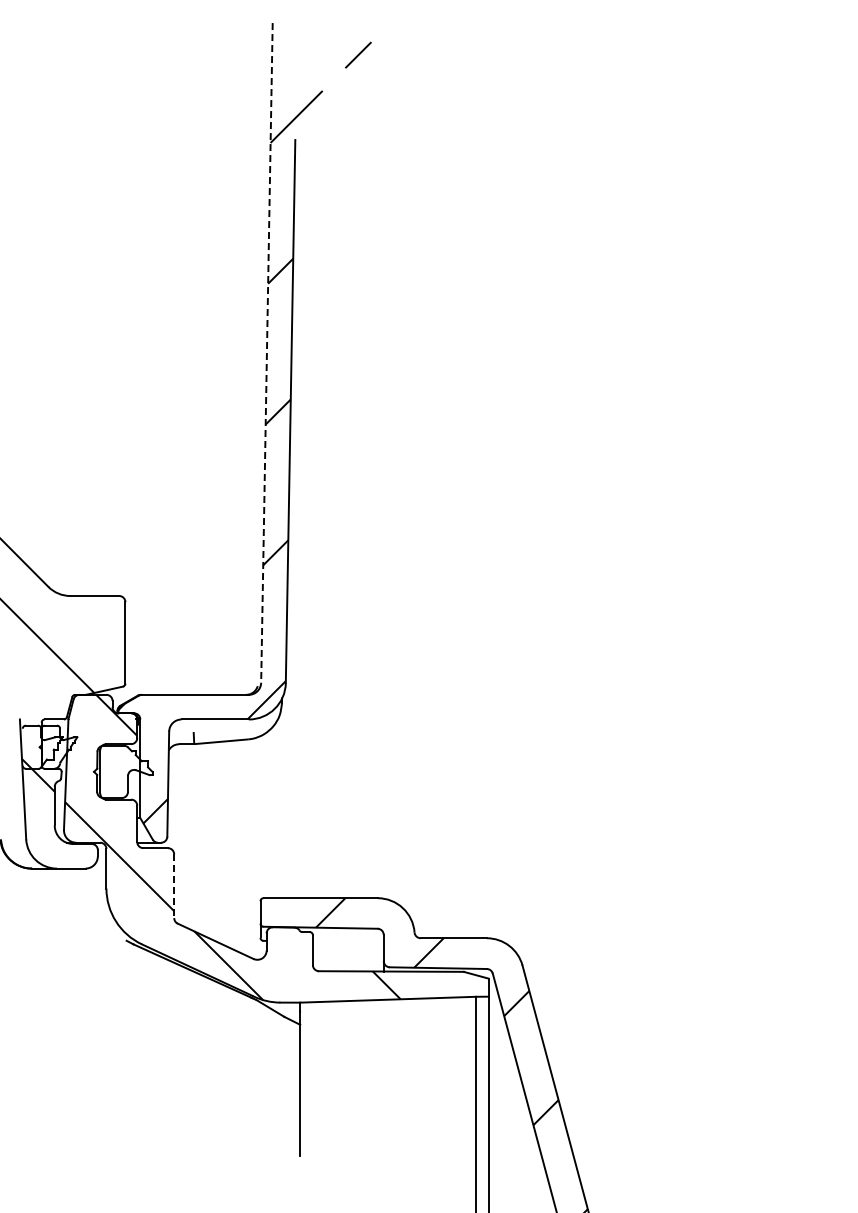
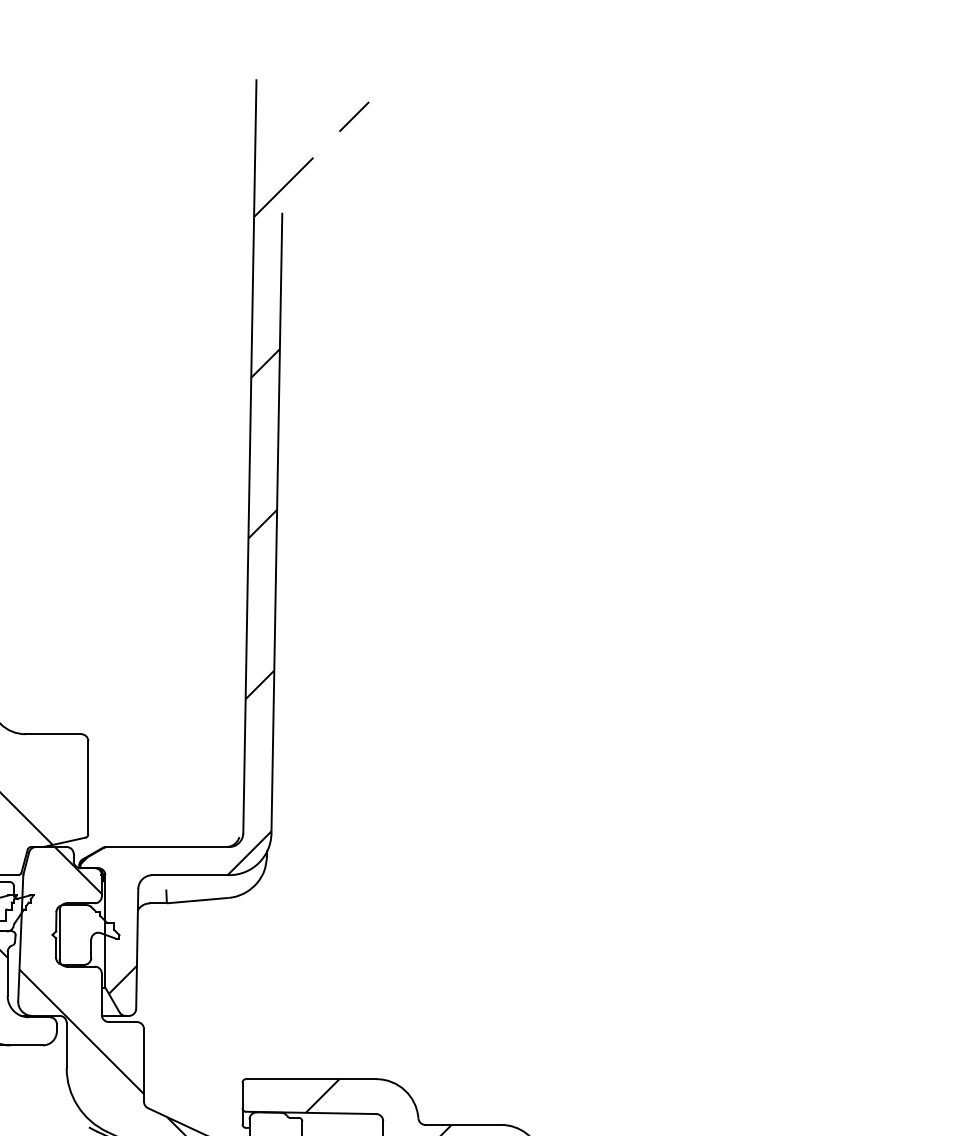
line: (266, 352) -> (249, 456), dashed -> solid
line: (174, 886) -> (144, 1065), dashed -> solid

